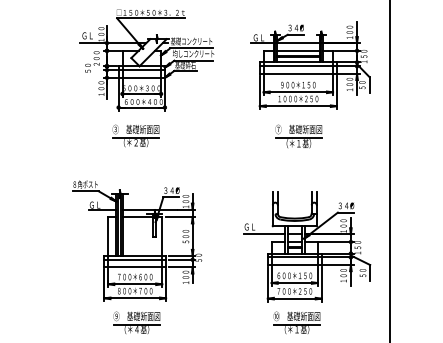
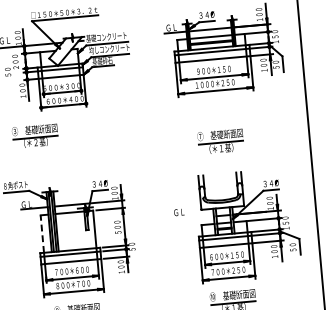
part: (135, 135) -> (34, 135), moved
part: (298, 136) -> (220, 141), moved
line: (264, 234) -> (194, 218), removed
line: (108, 236) -> (42, 233), solid -> dashed

